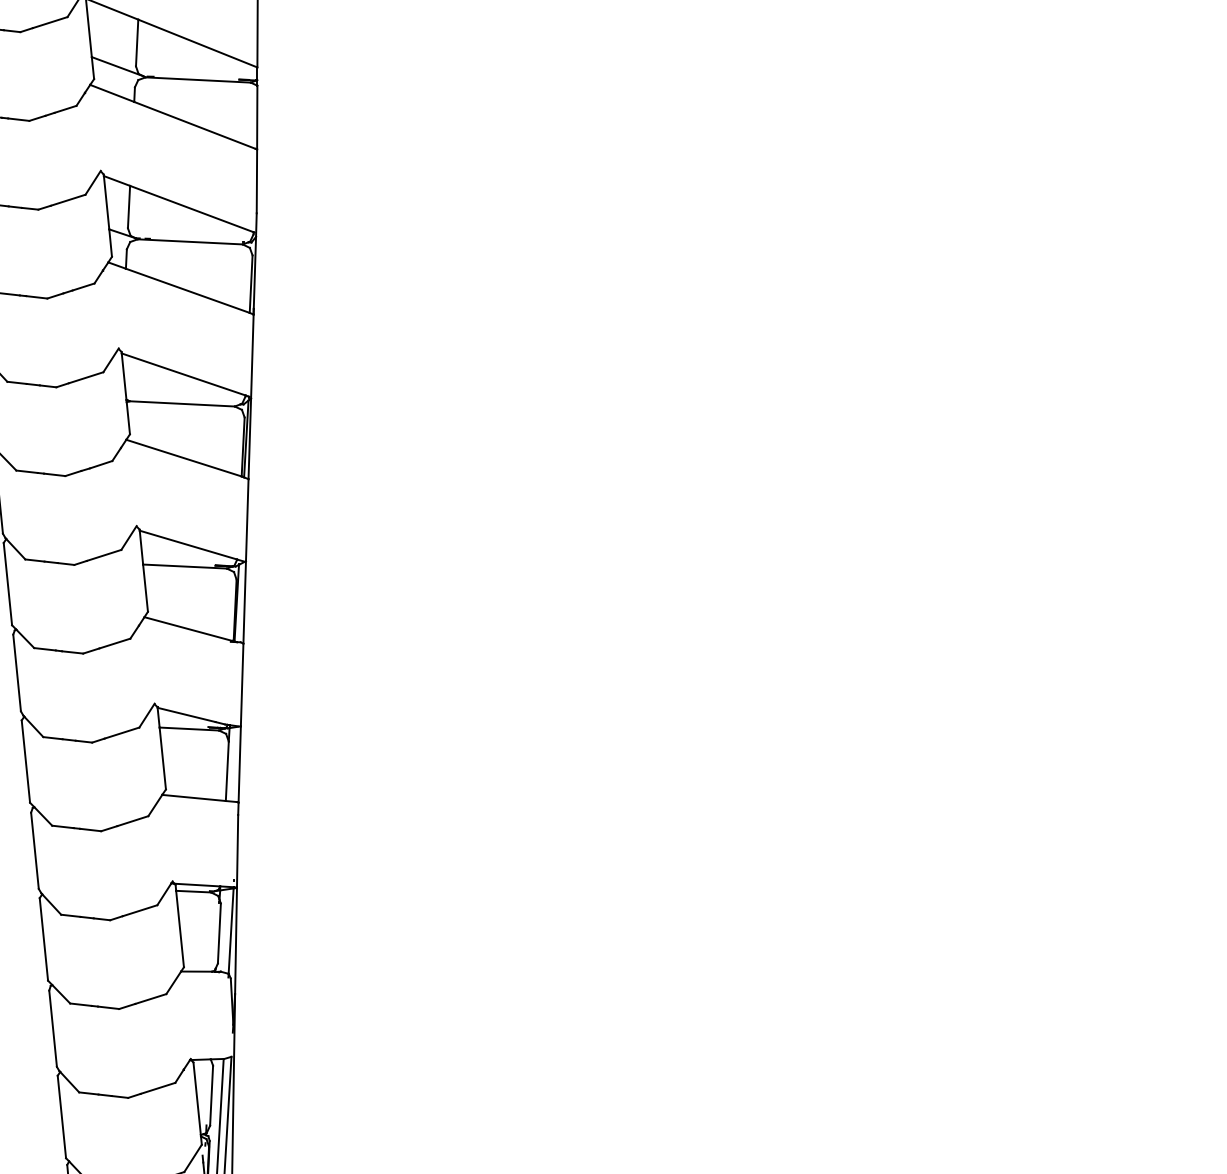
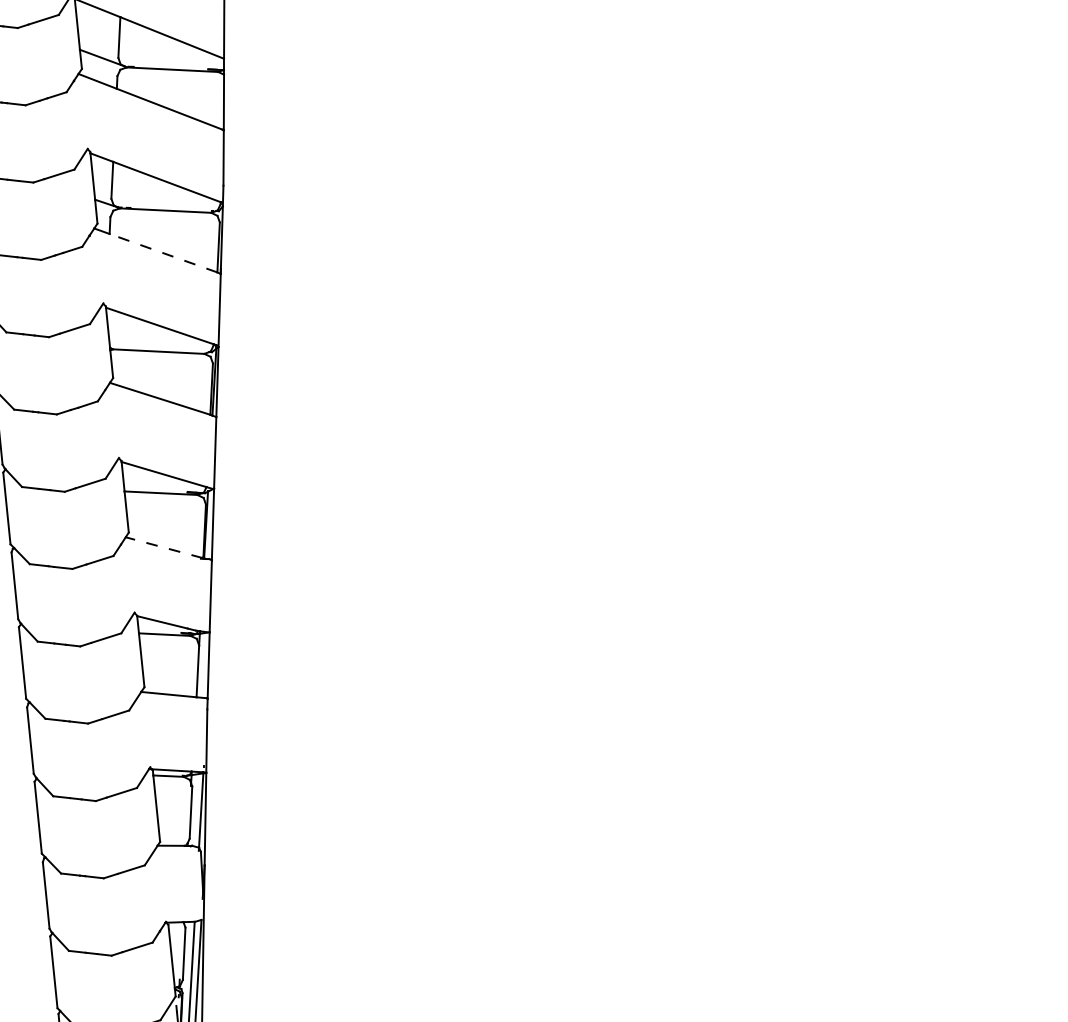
line: (187, 291) -> (163, 253), solid -> dashed
line: (188, 628) -> (164, 547), solid -> dashed

